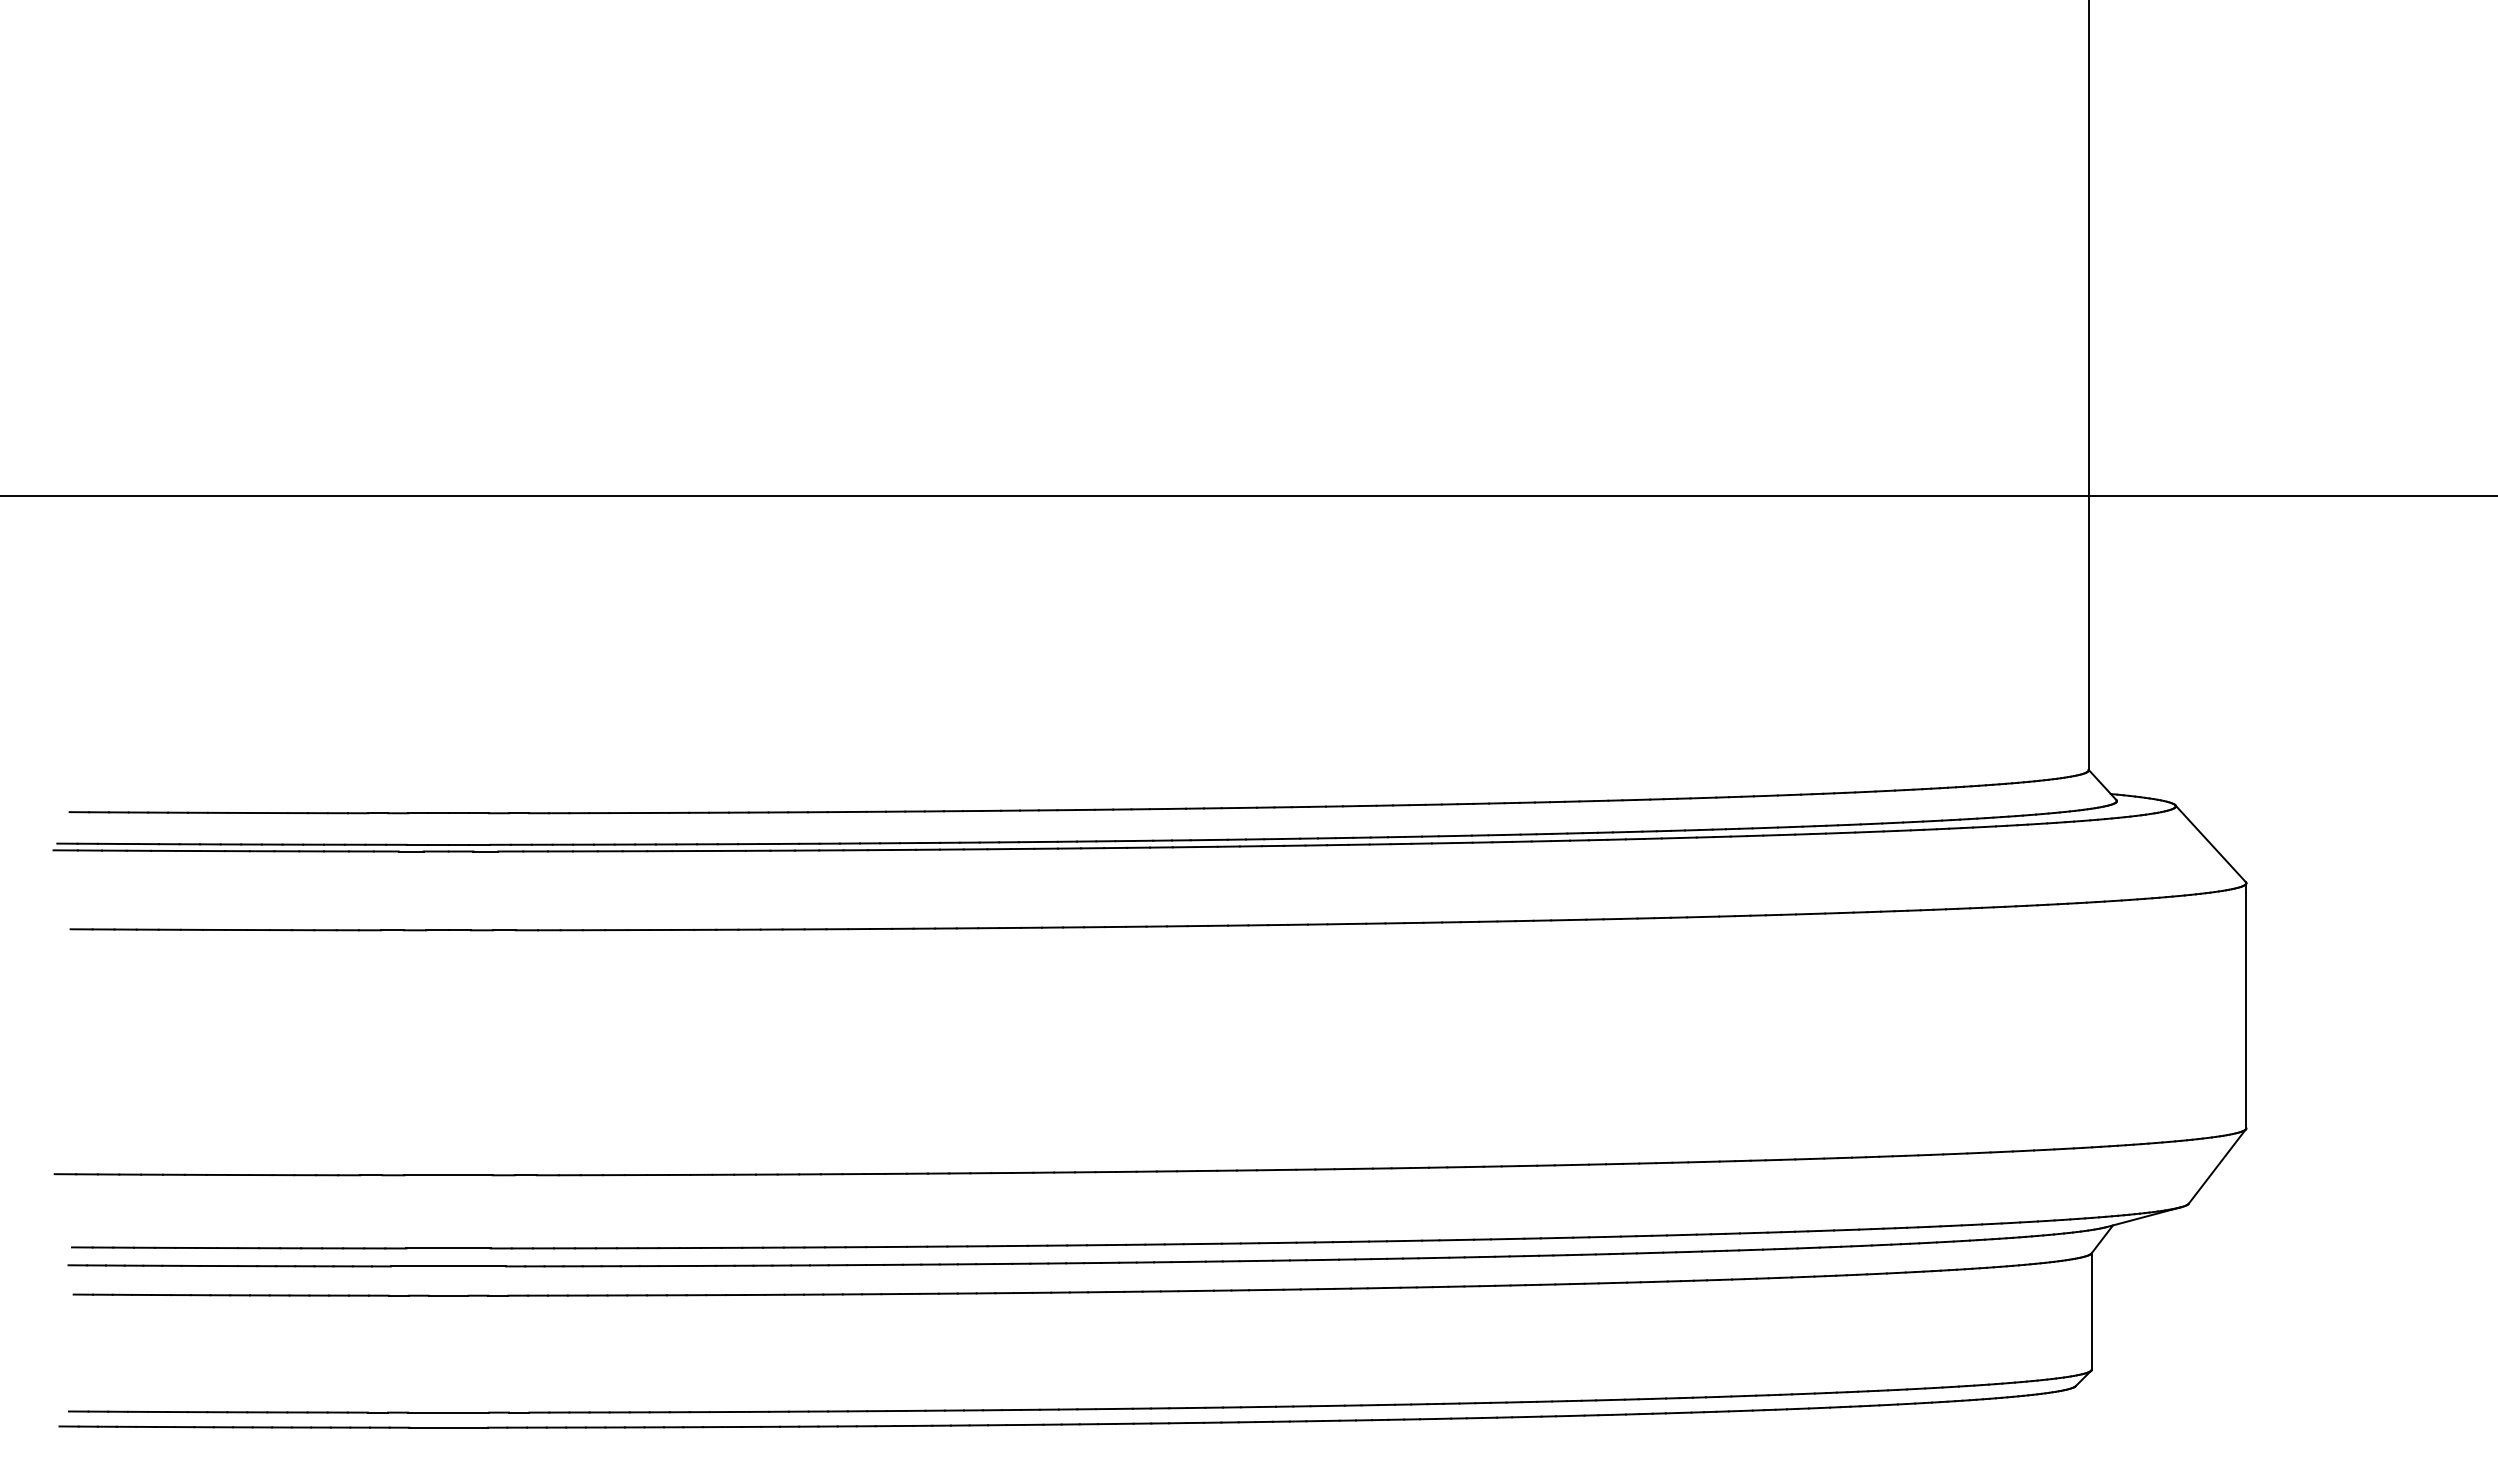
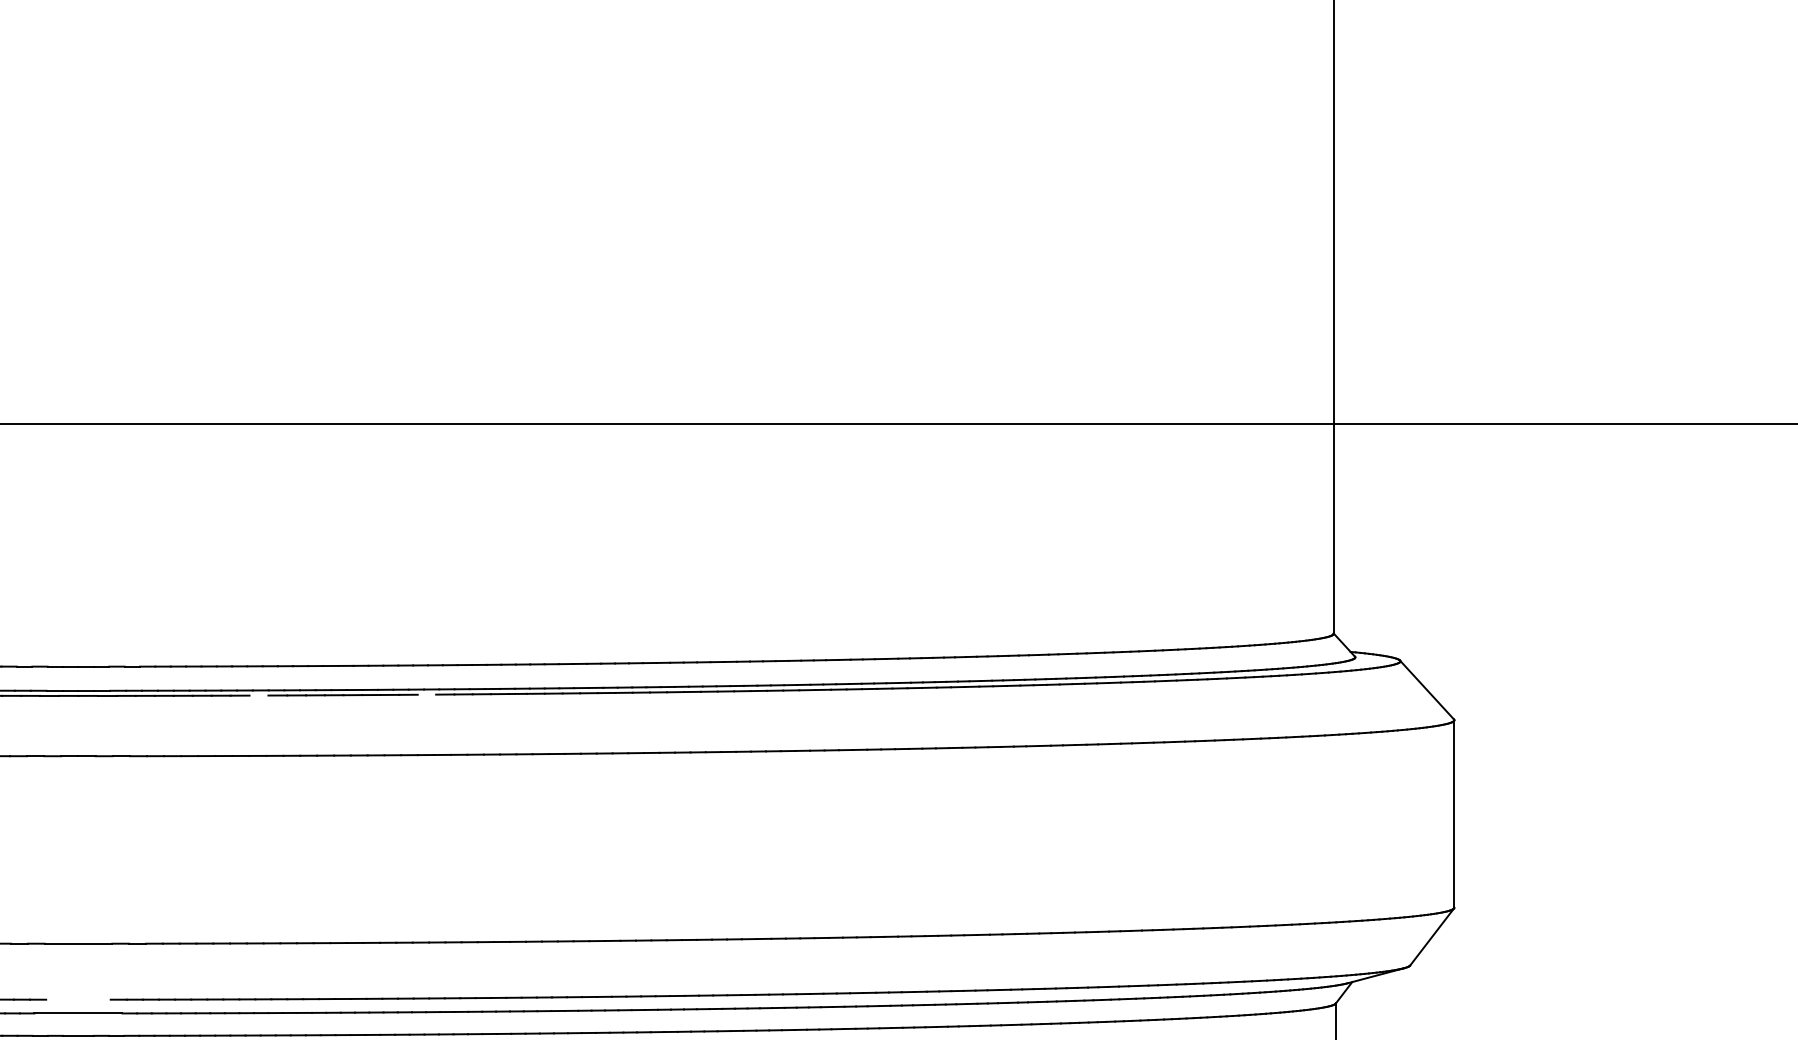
line: (903, 849) -> (426, 694), removed
line: (684, 851) -> (259, 695), removed
line: (448, 1248) -> (78, 999), removed

